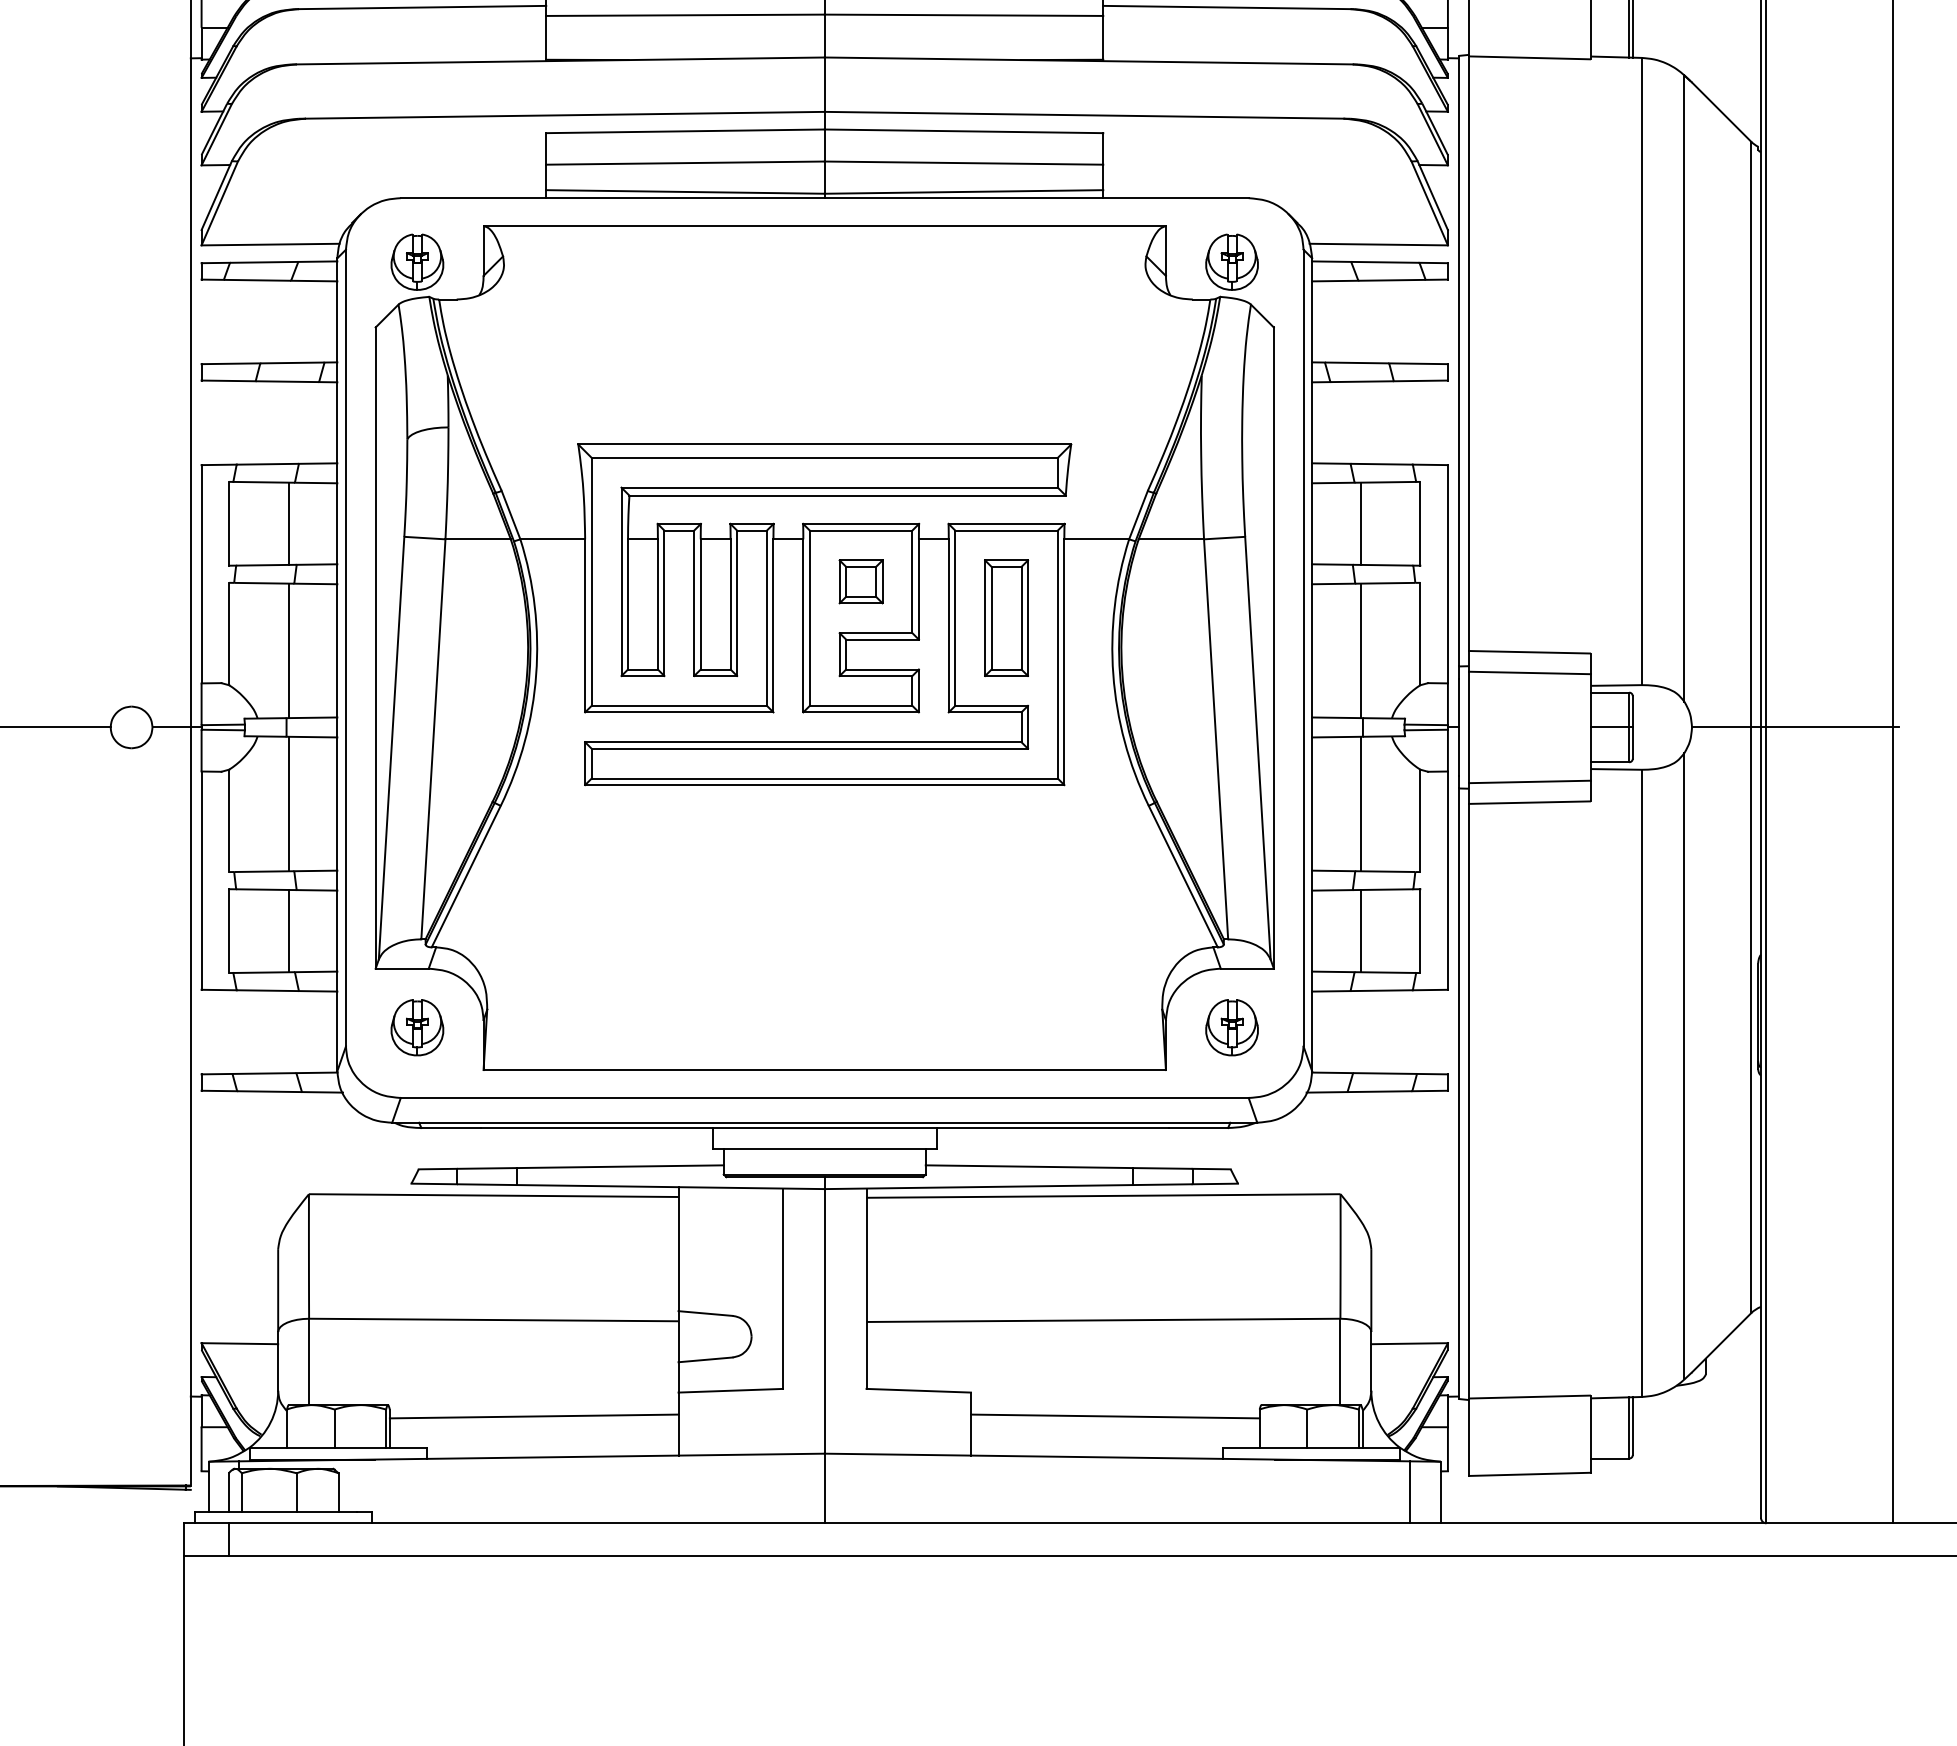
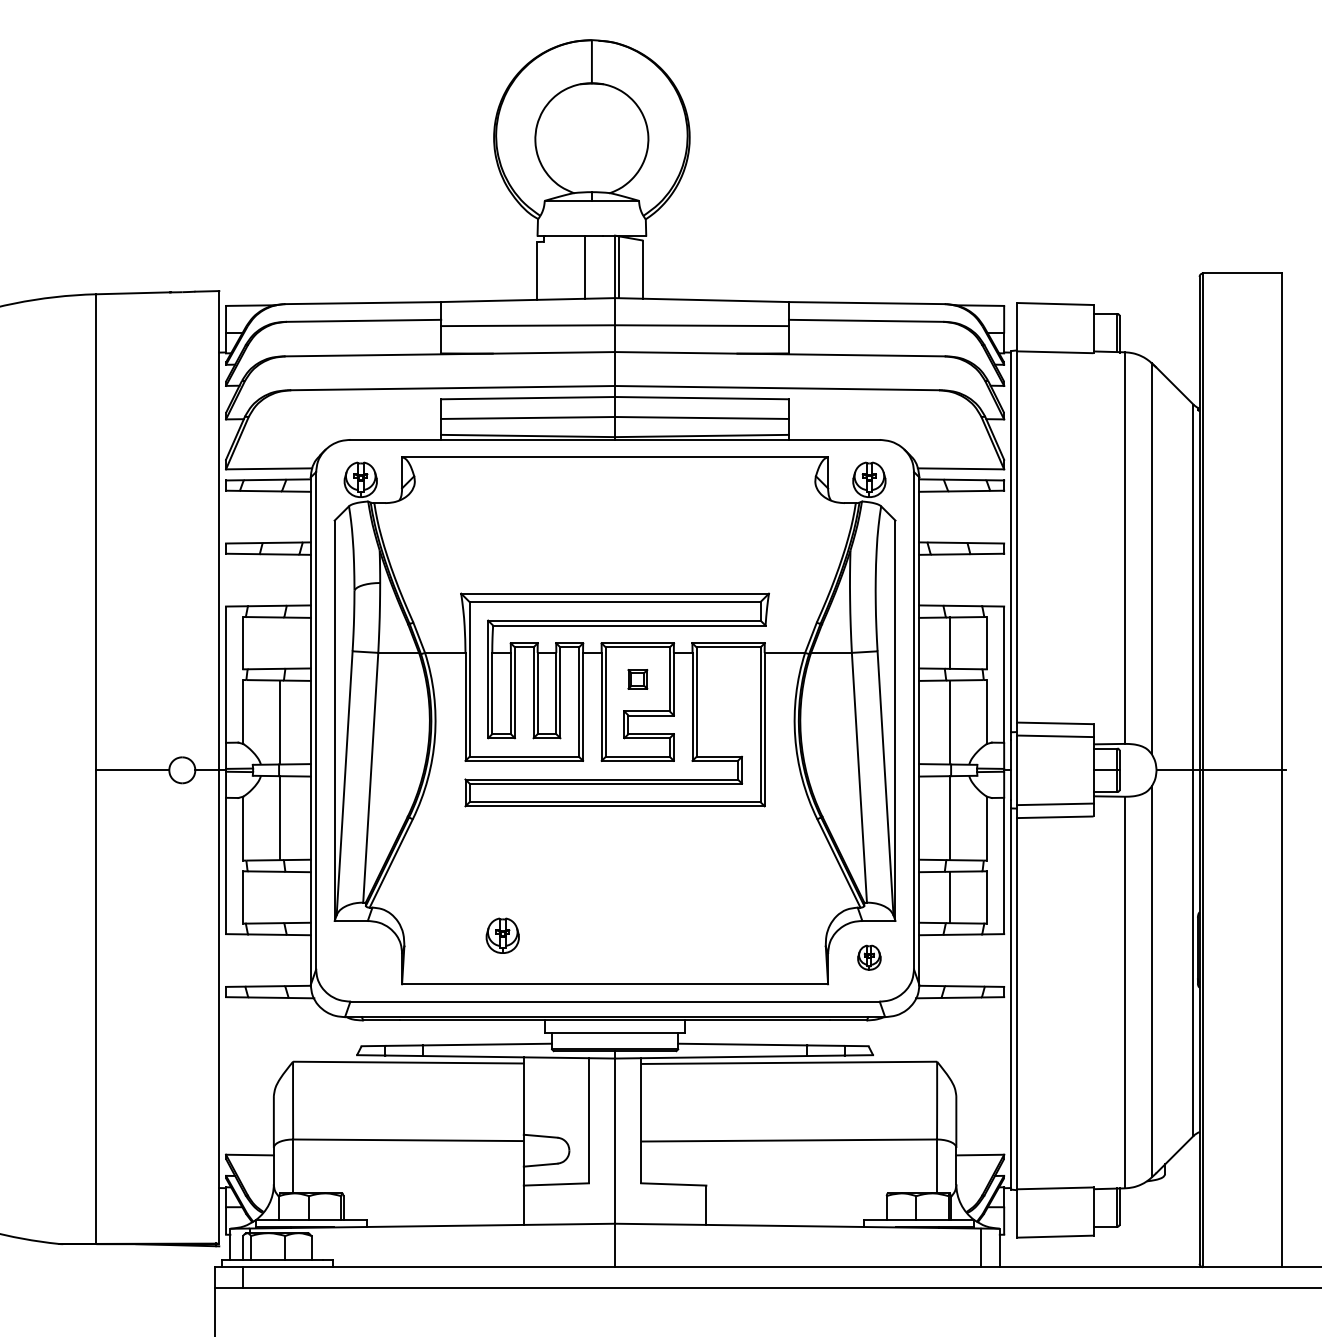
line: (288, 522) -> (280, 642), removed
part: (860, 581) -> (637, 679), size x0.7
part: (1006, 618) -> (728, 702), removed
line: (288, 931) -> (280, 897), removed
part: (416, 1027) -> (502, 935), moved
part: (1232, 1027) -> (869, 957), size x0.7
line: (533, 1416) -> (433, 1200), removed
line: (1115, 1416) -> (796, 1200), removed

